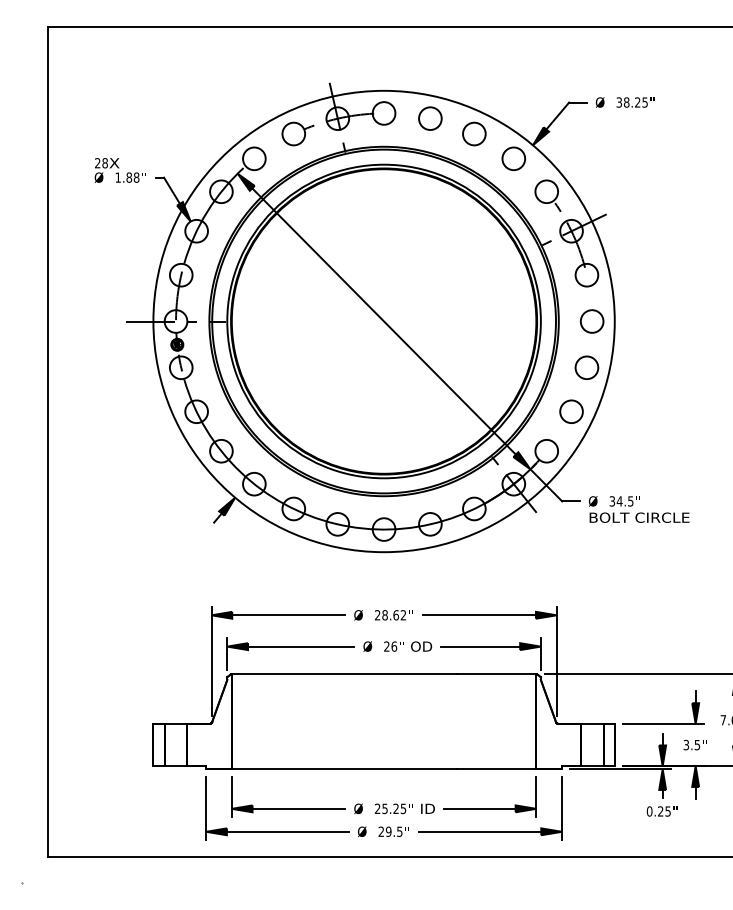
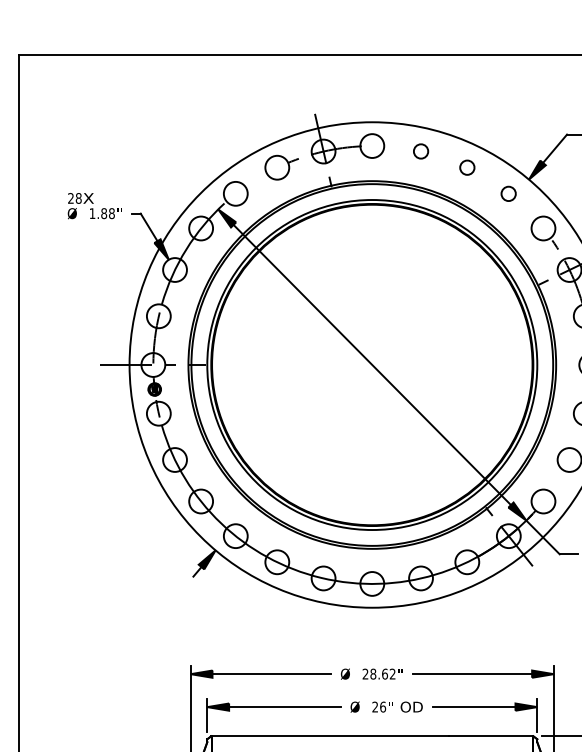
circle: (430, 118) -> (421, 151), size x0.6
circle: (474, 133) -> (467, 167), size x0.6
circle: (513, 158) -> (508, 193), size x0.6

